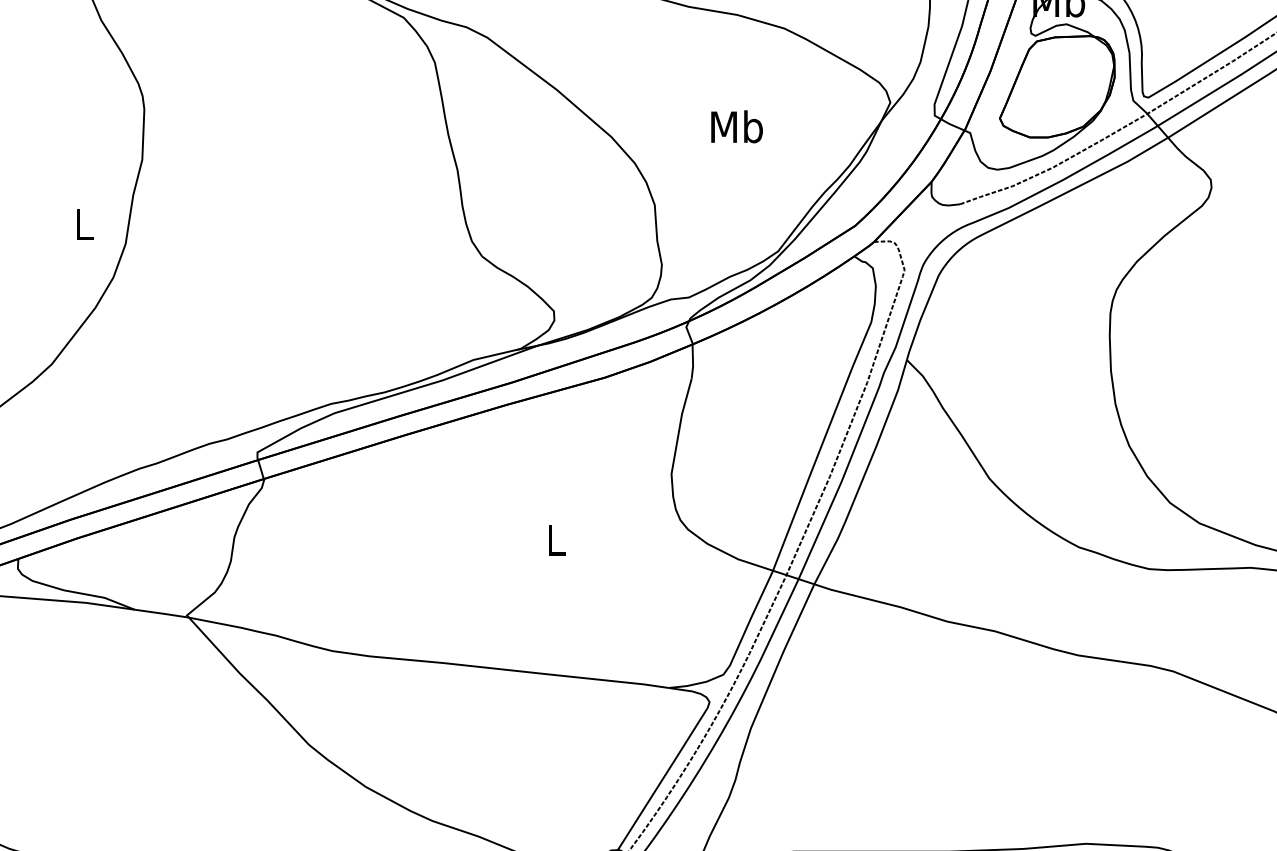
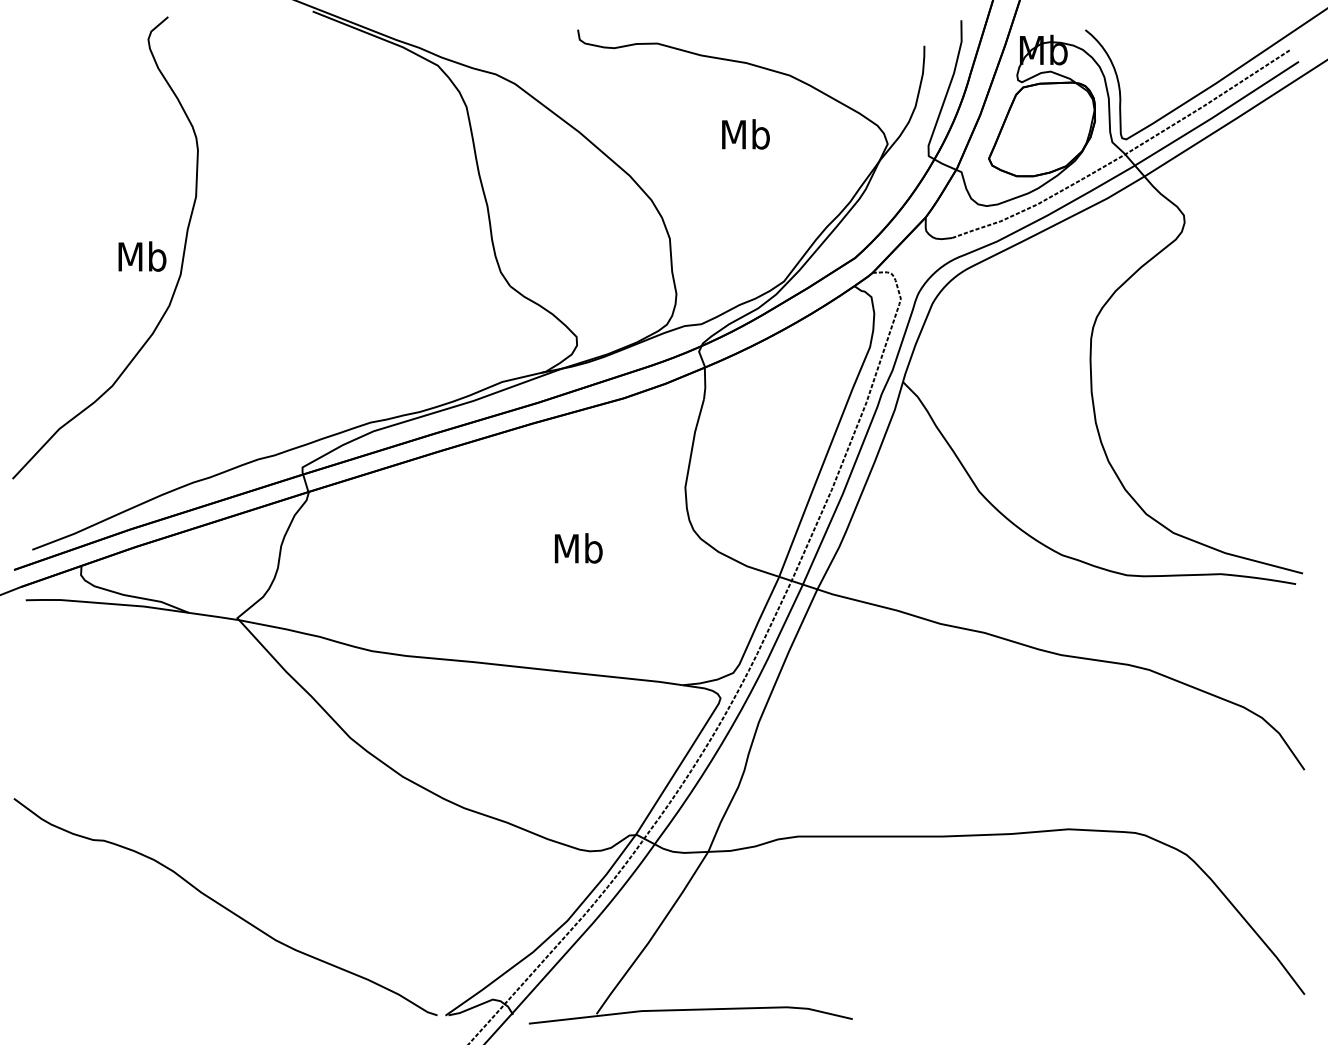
text: (736, 126) -> (745, 134), moved
text: (84, 224) -> (142, 256), L -> Mb
text: (555, 540) -> (578, 548), L -> Mb

